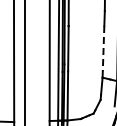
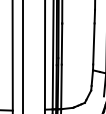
line: (103, 48) -> (93, 43), dashed -> solid

